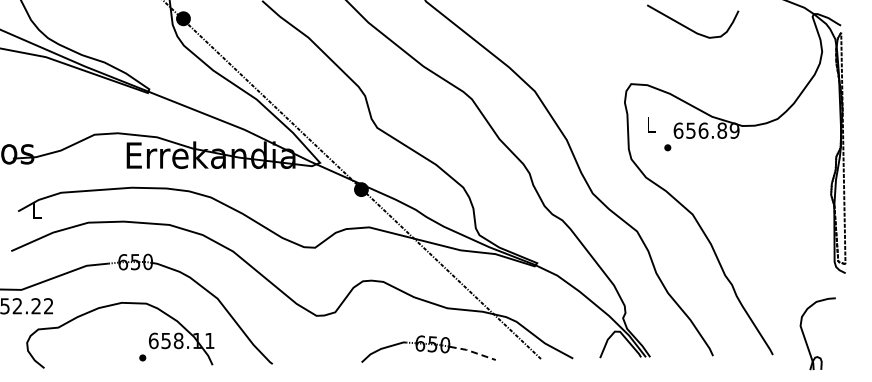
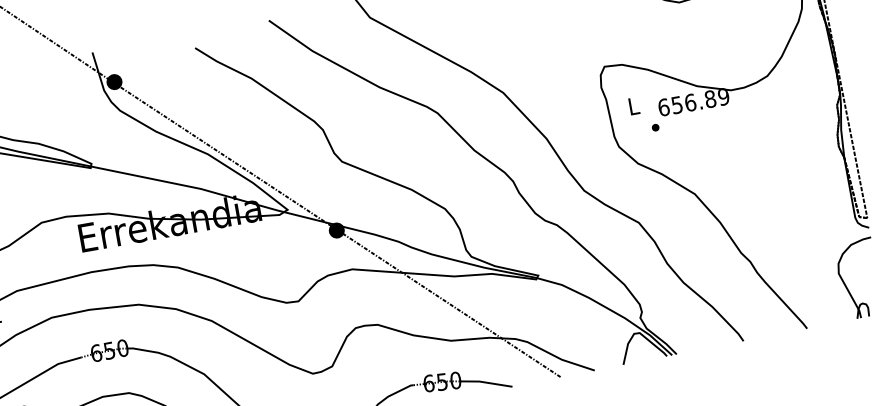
part: (805, 336) -> (846, 283), moved
line: (472, 351) -> (486, 382), dashed -> solid

